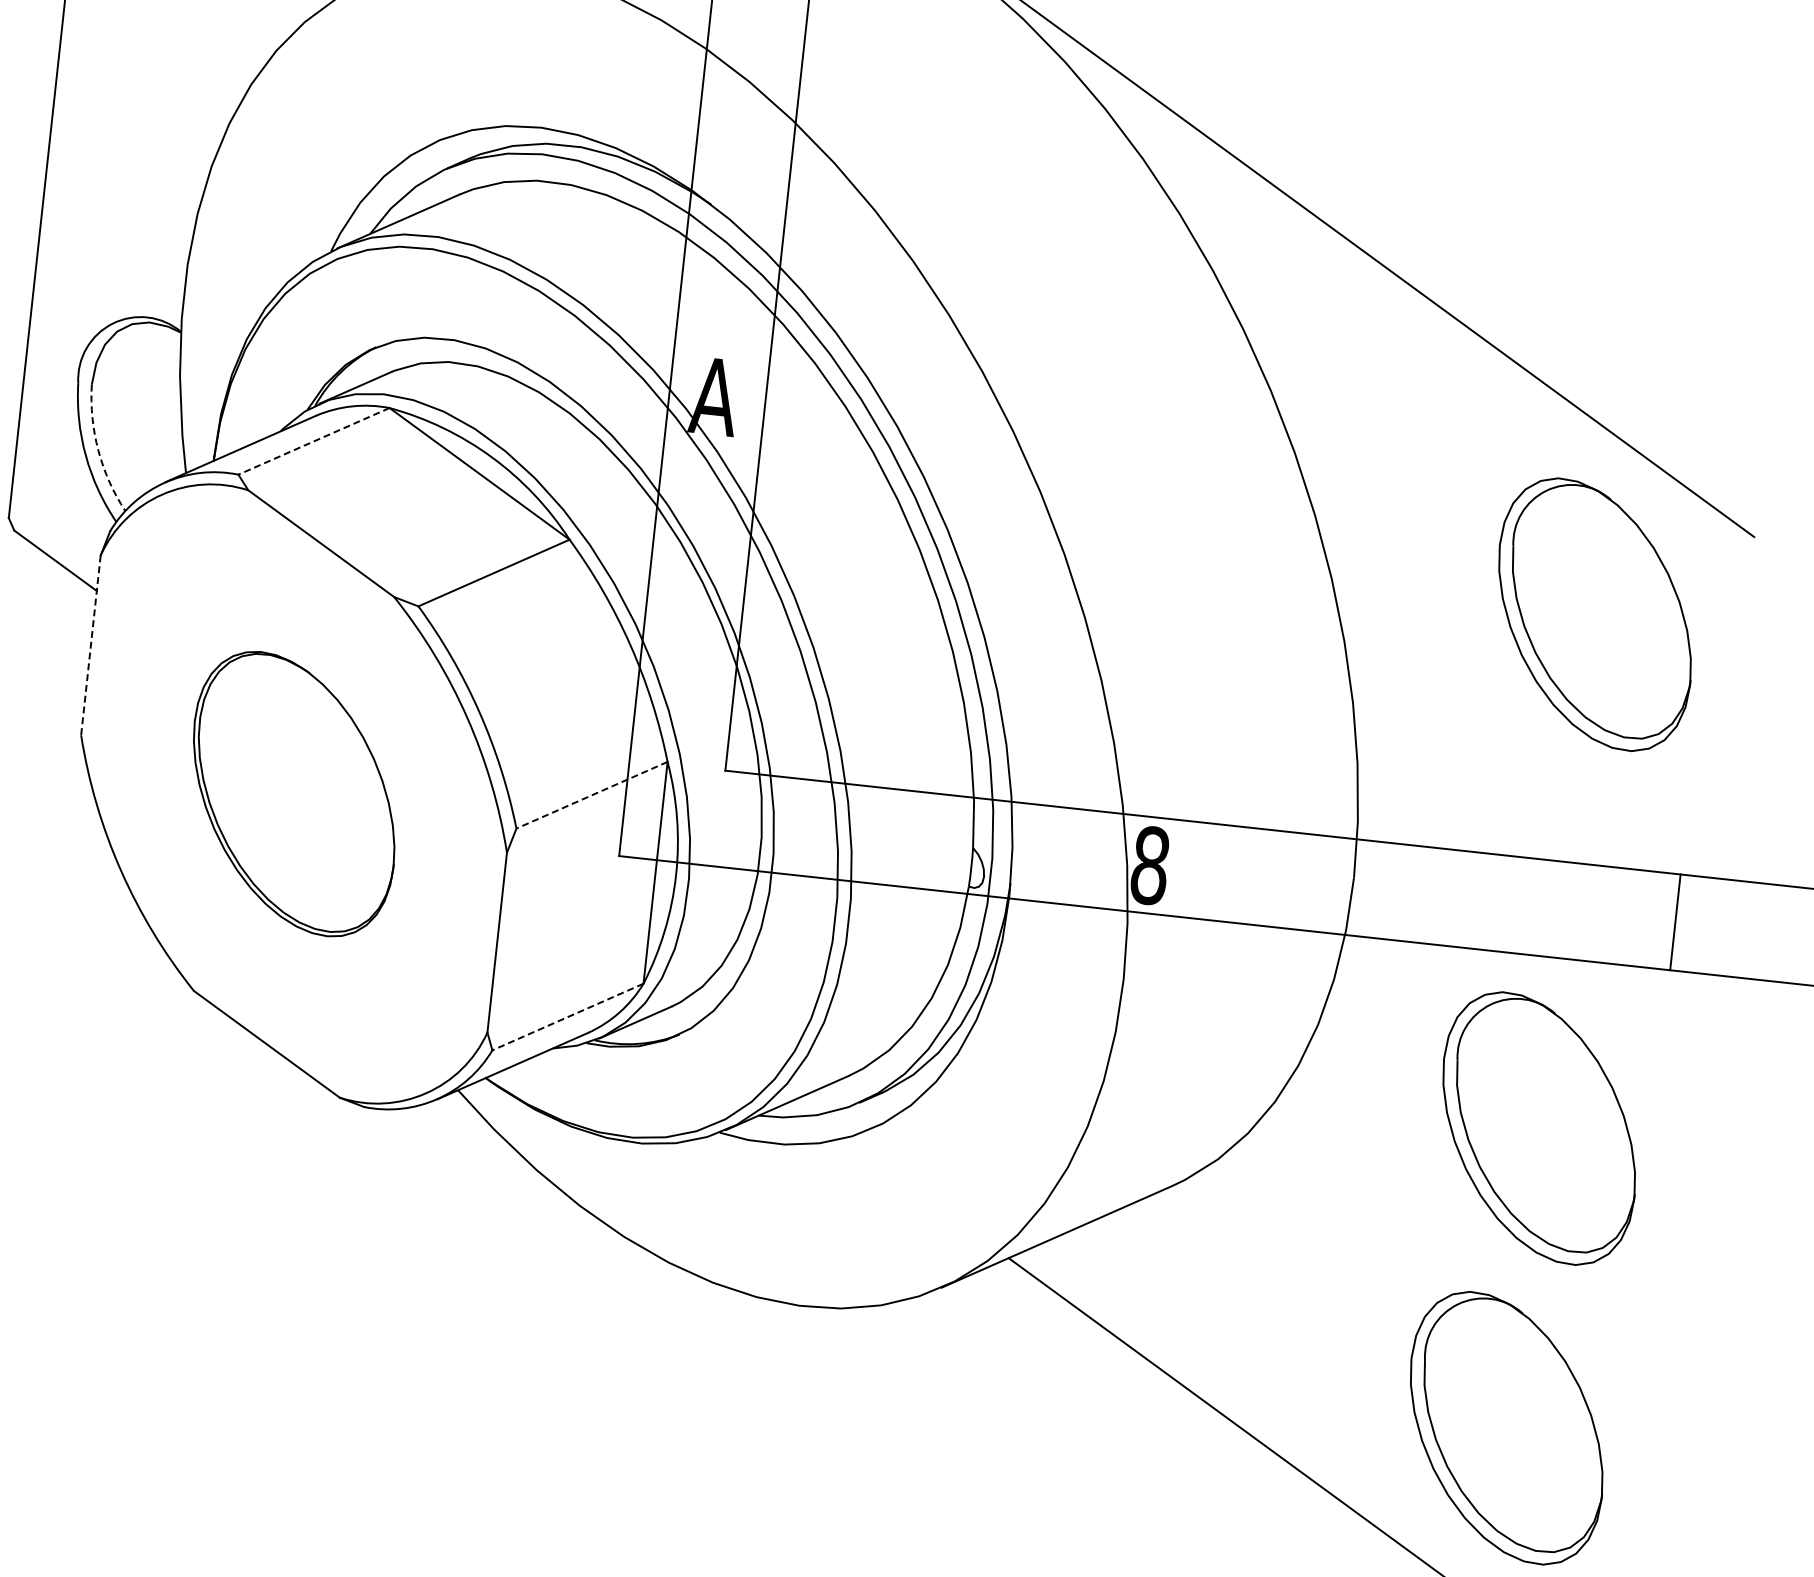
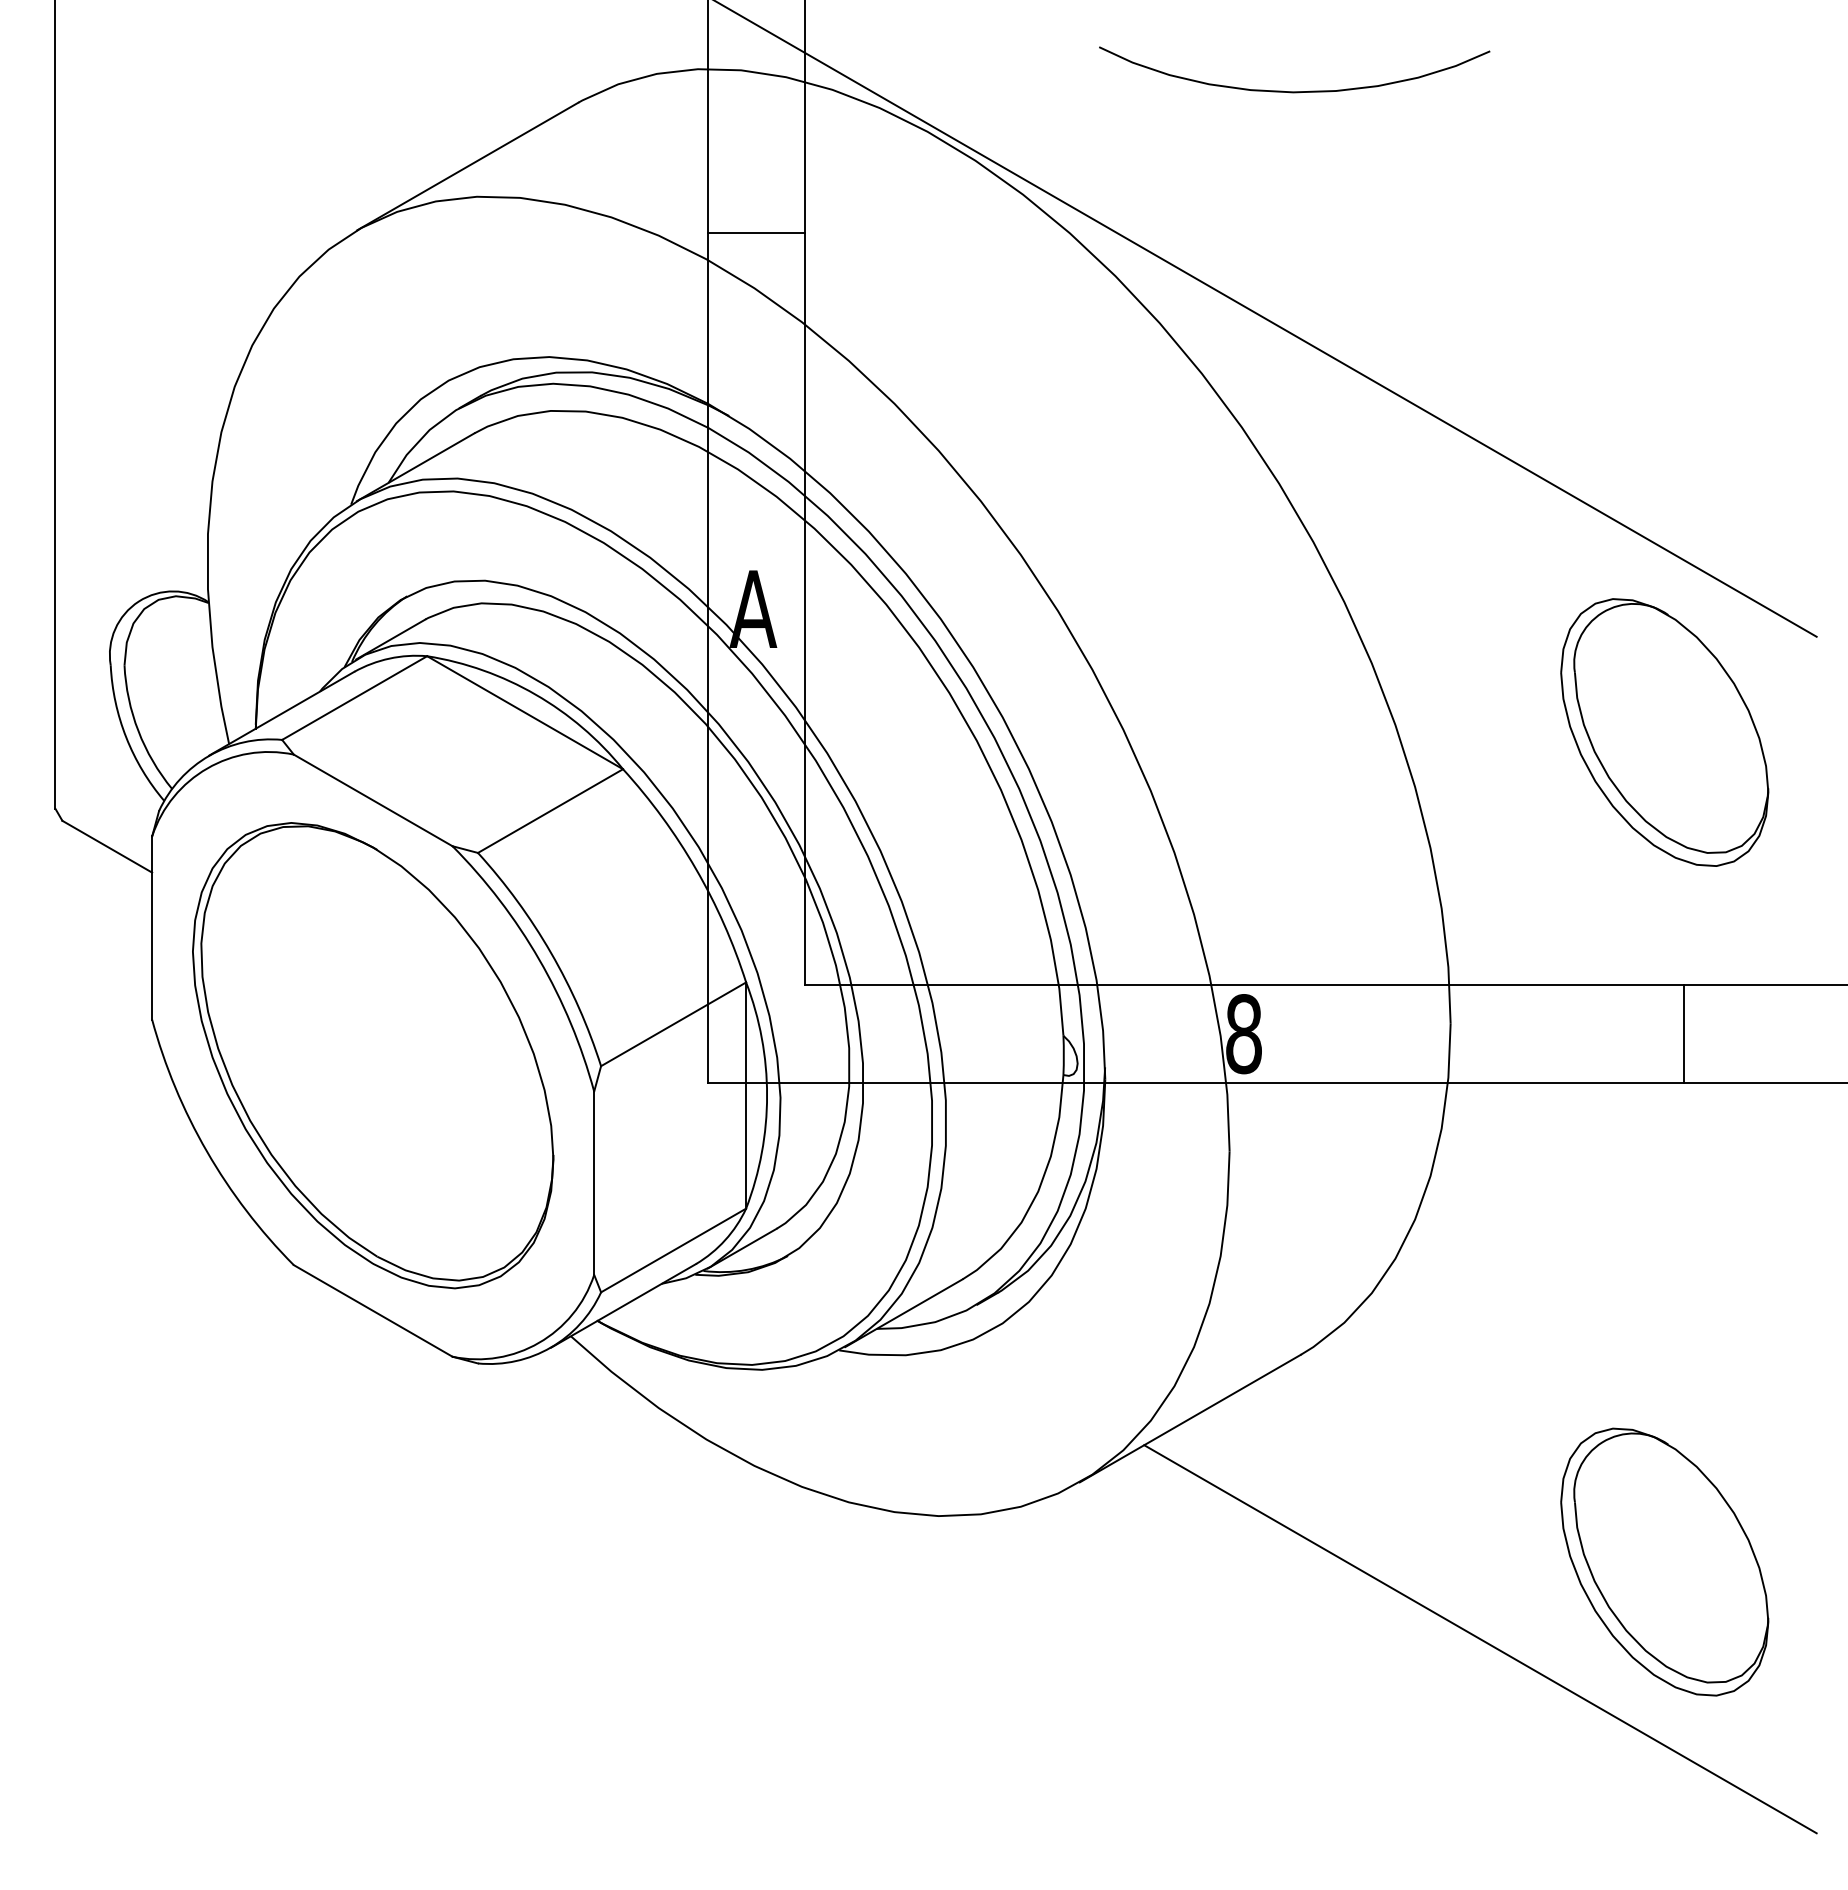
line: (757, 27) -> (756, 232), added
line: (313, 441) -> (354, 698), dashed -> solid
arc: (98, 451) -> (138, 731), dashed -> solid
line: (91, 645) -> (152, 928), dashed -> solid
part: (294, 793) -> (373, 1055), size x1.67
line: (591, 795) -> (673, 1024), dashed -> solid
line: (1675, 922) -> (1684, 1033), moved
line: (567, 1017) -> (673, 1250), dashed -> solid
part: (1538, 1128) -> (1664, 1256), removed

